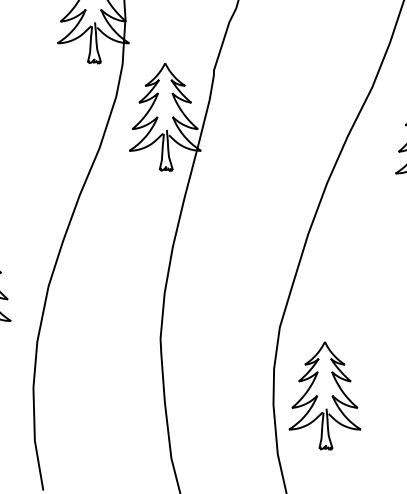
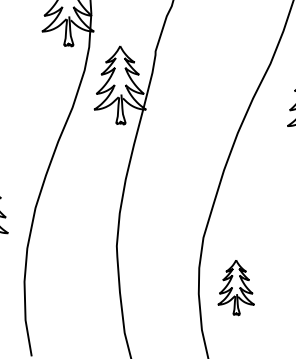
part: (324, 395) -> (235, 287), size x0.7

